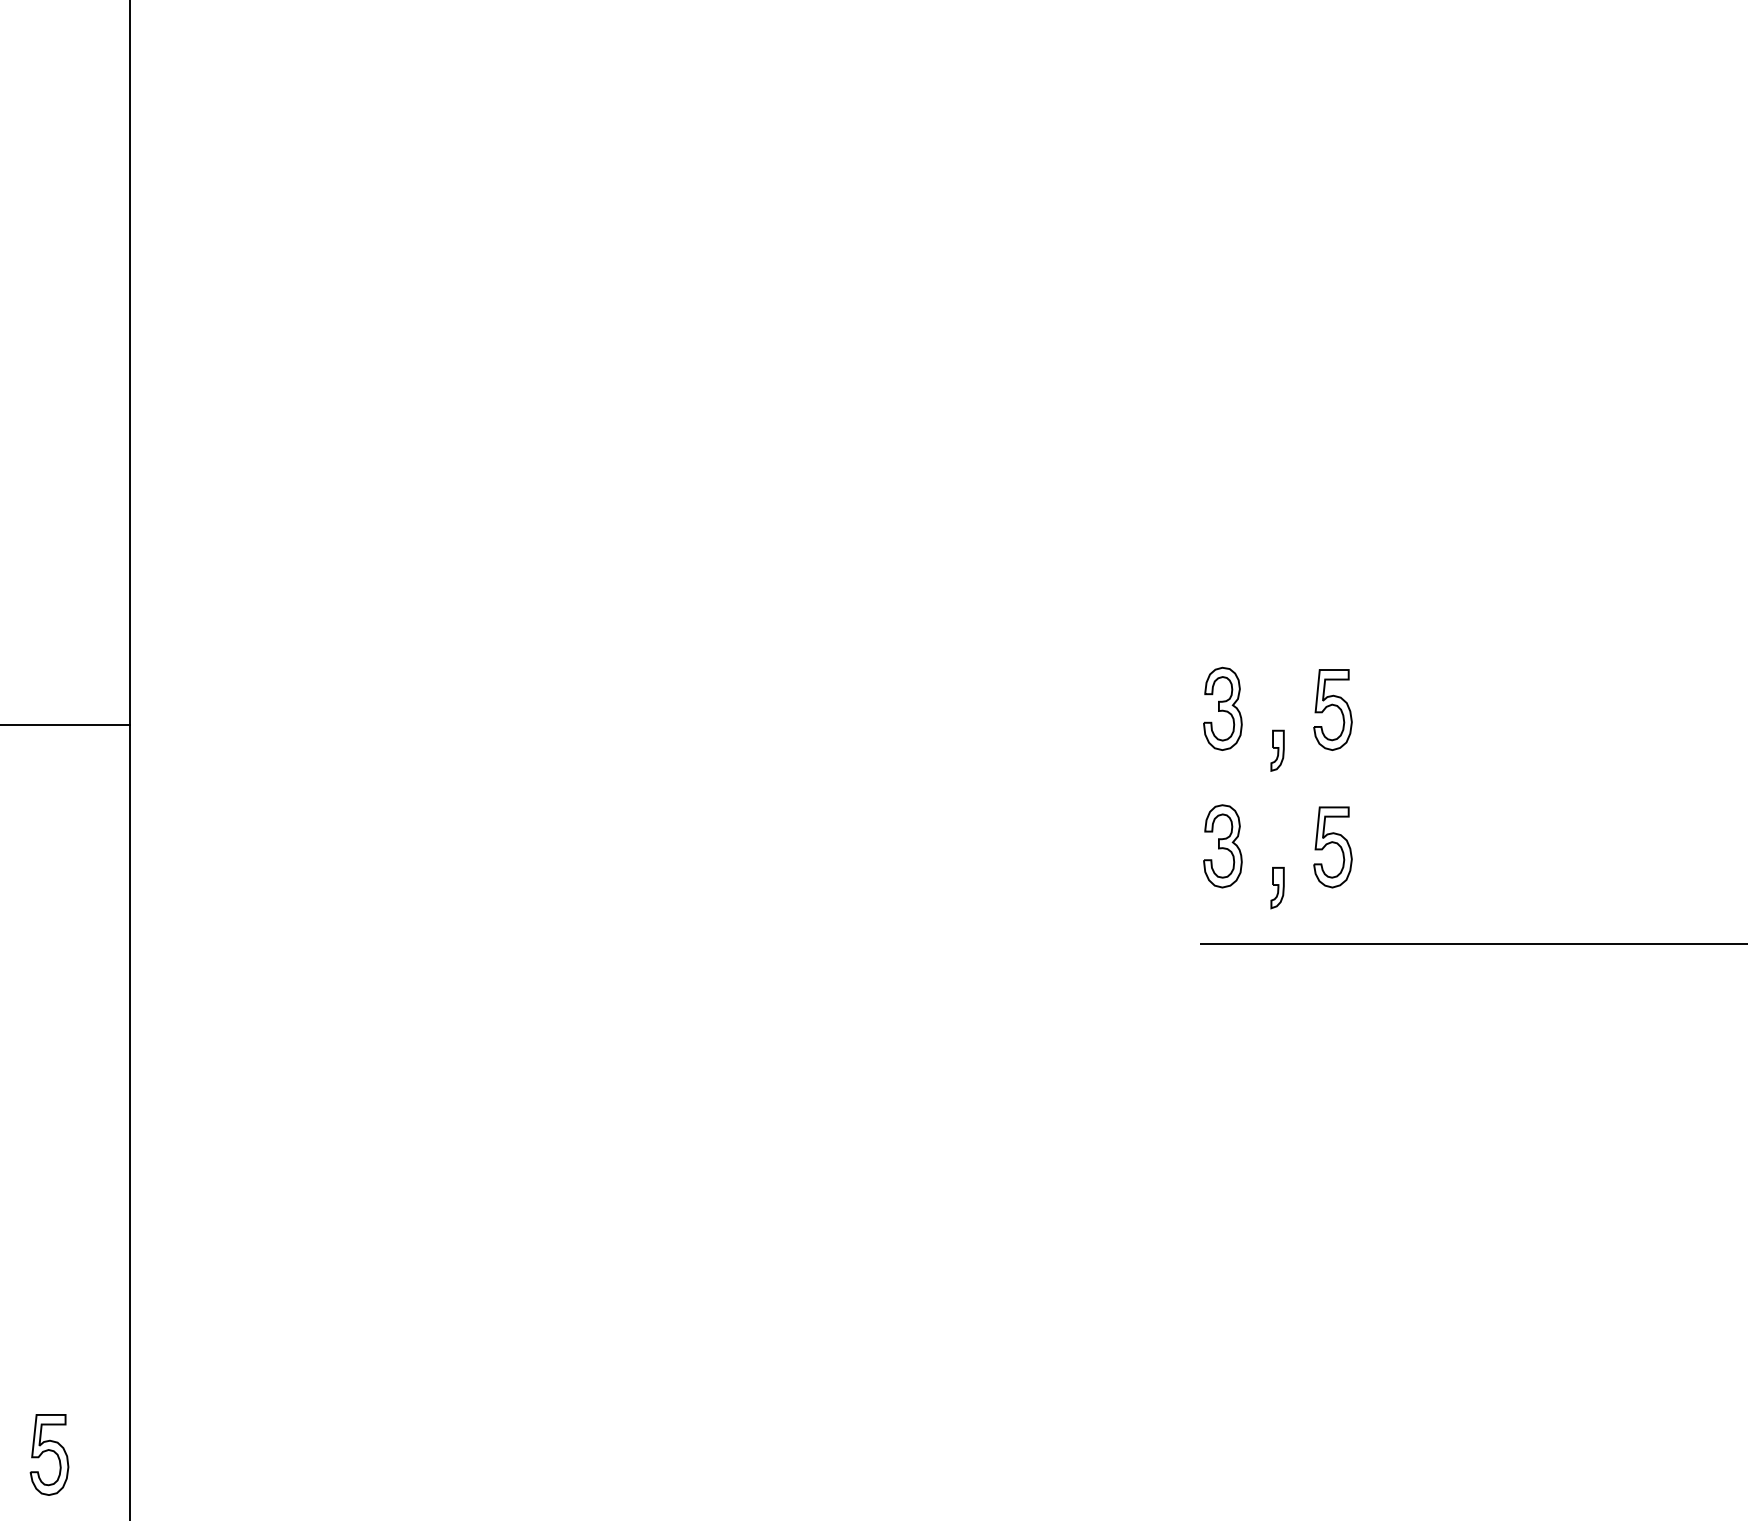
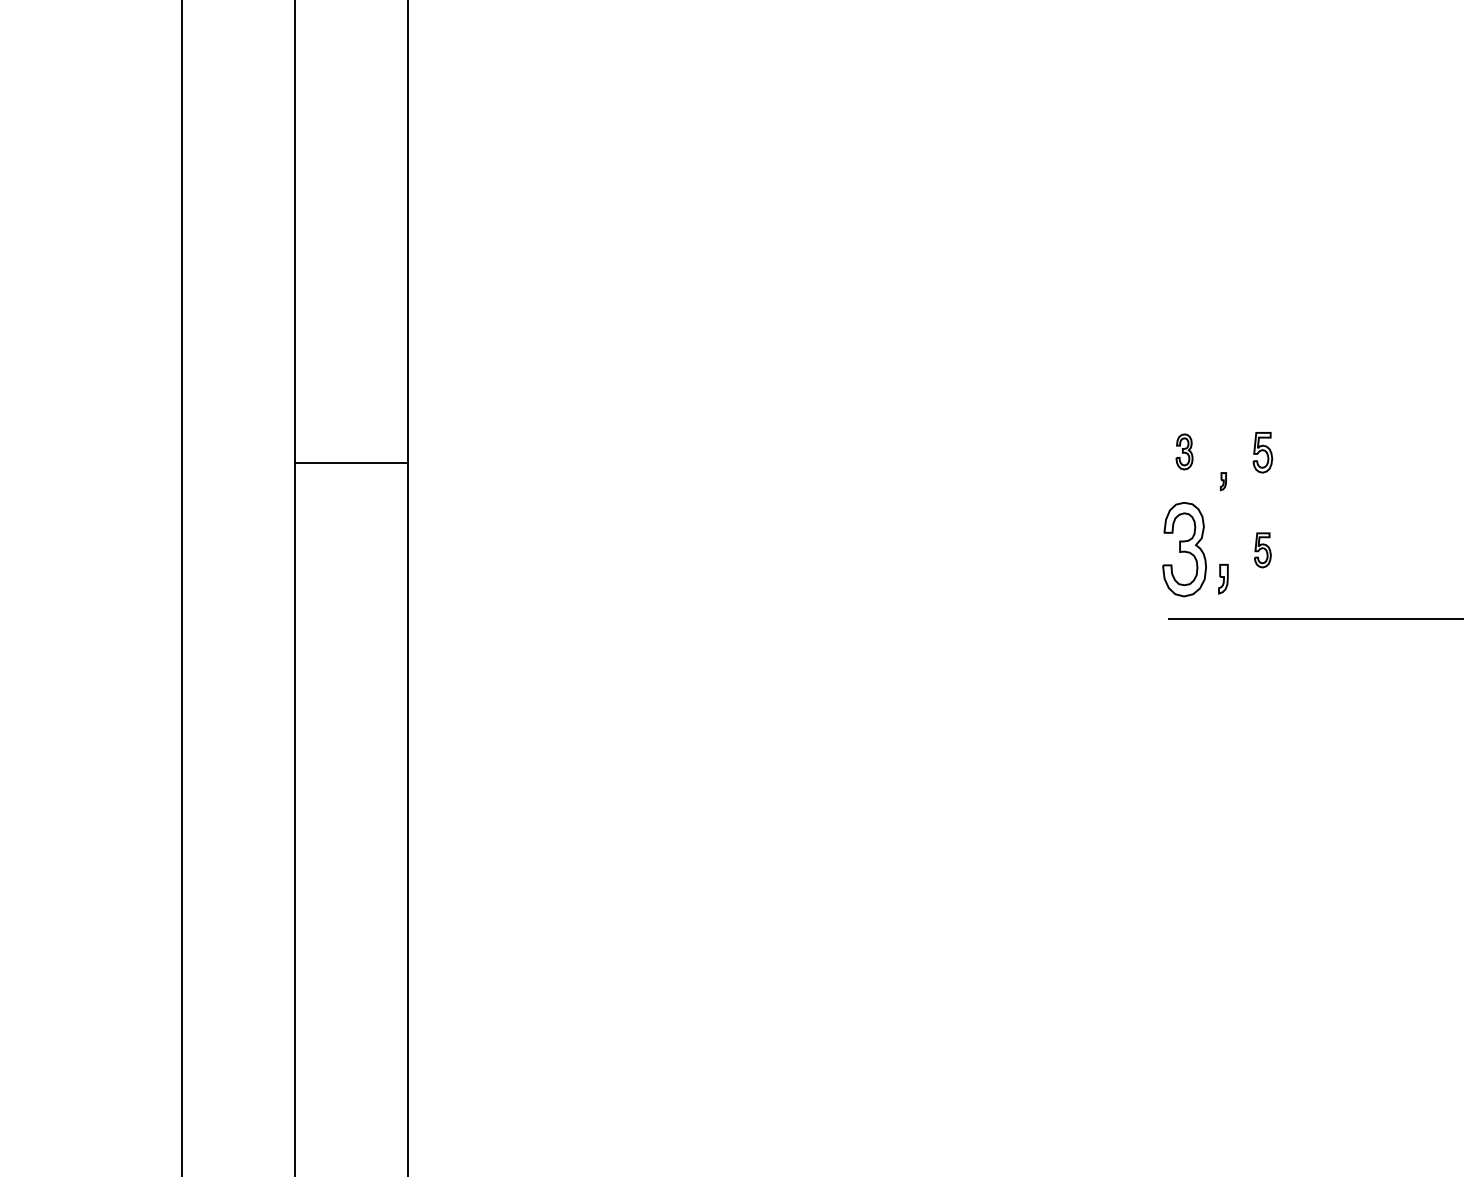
part: (1222, 708) -> (1184, 451), size x0.6
part: (1332, 709) -> (1262, 452), size x0.7
part: (1277, 750) -> (1223, 481), size x0.6
part: (1222, 846) -> (1184, 549), size x1.6
part: (1332, 847) -> (1262, 550), size x0.6
part: (49, 1454) -> (350, 981), removed

